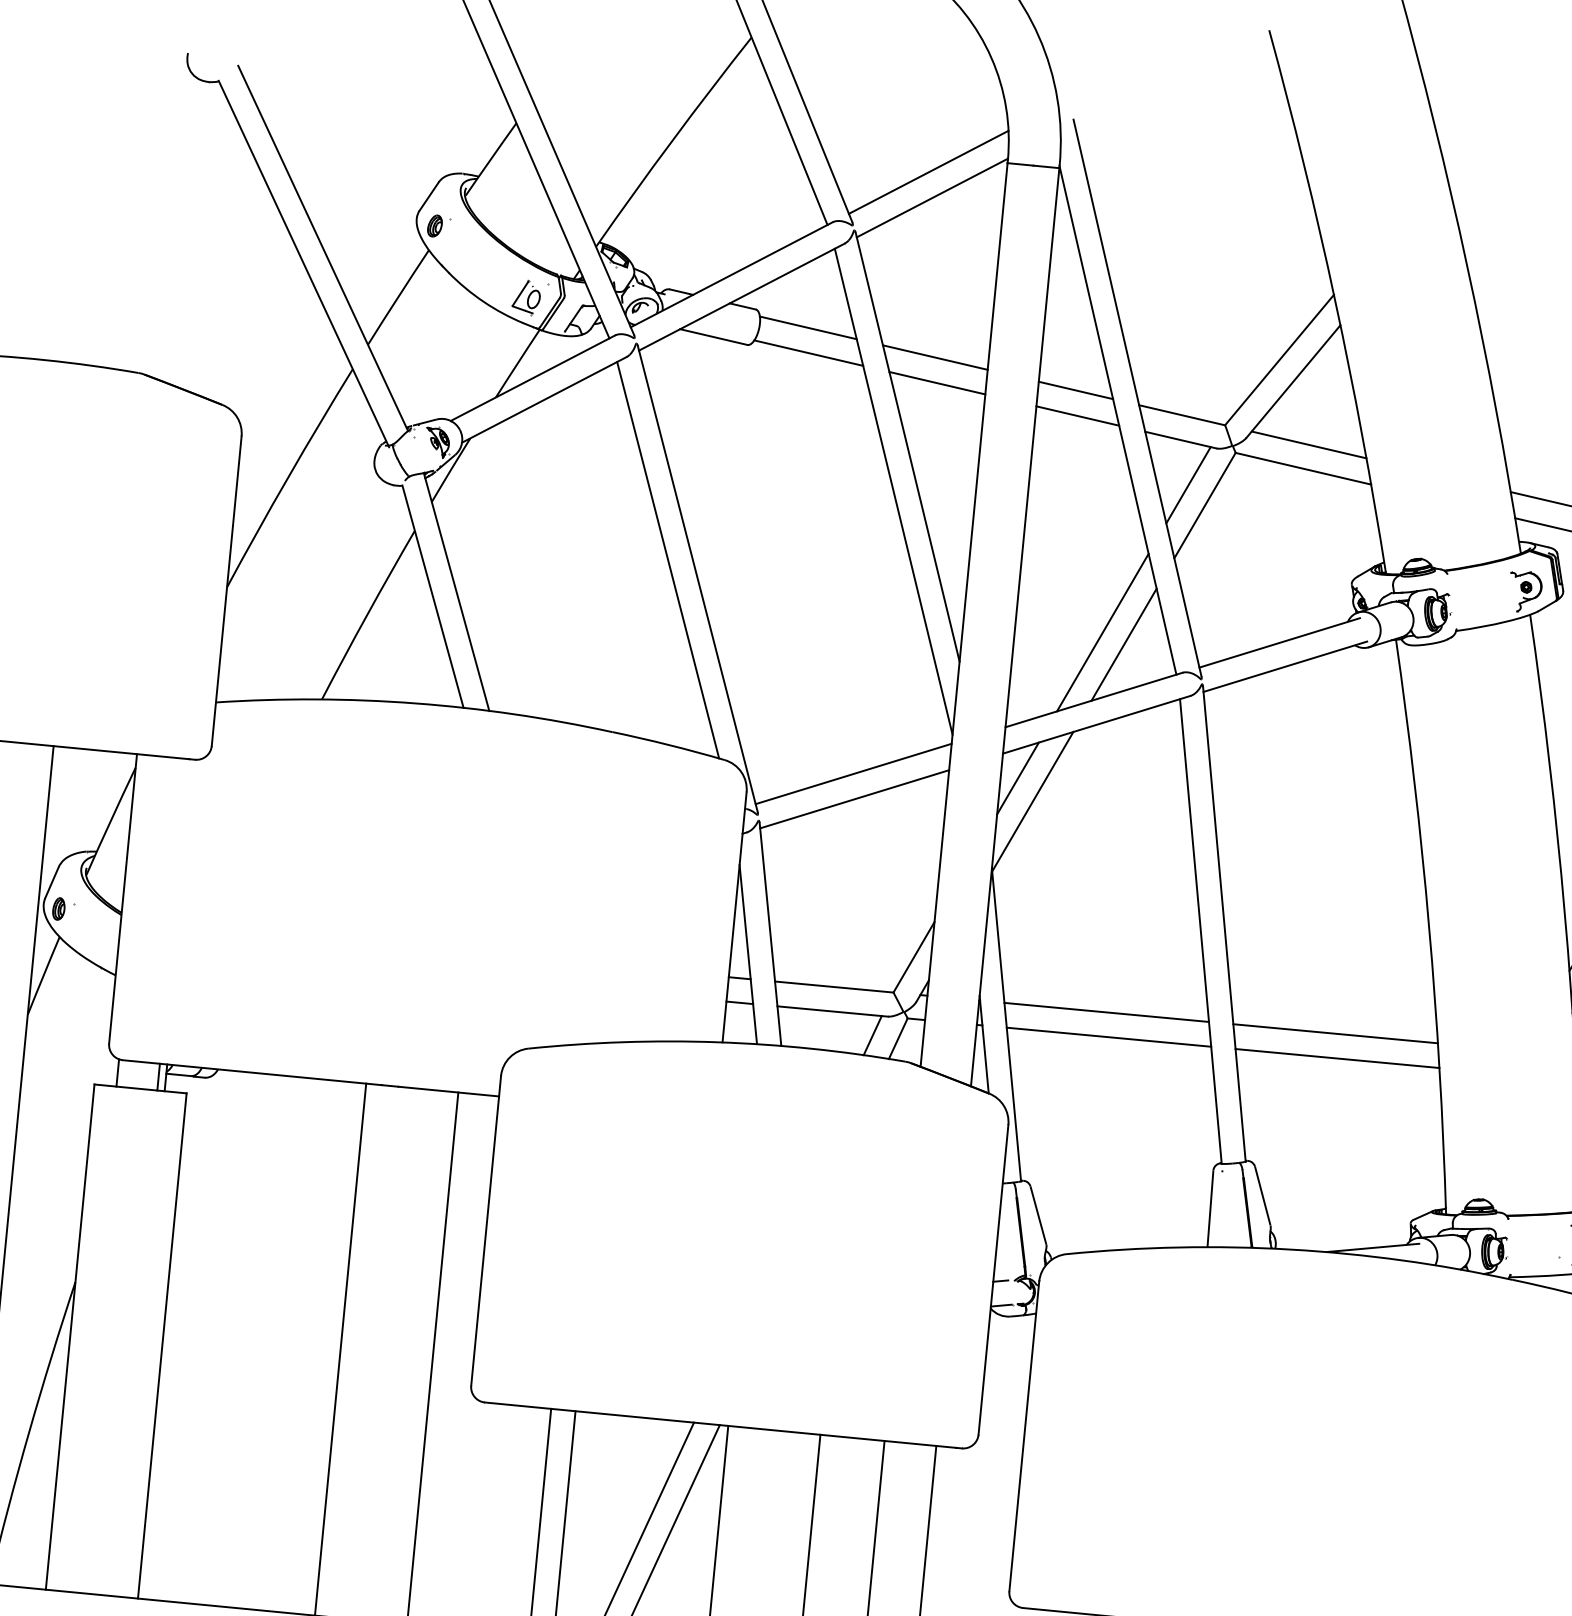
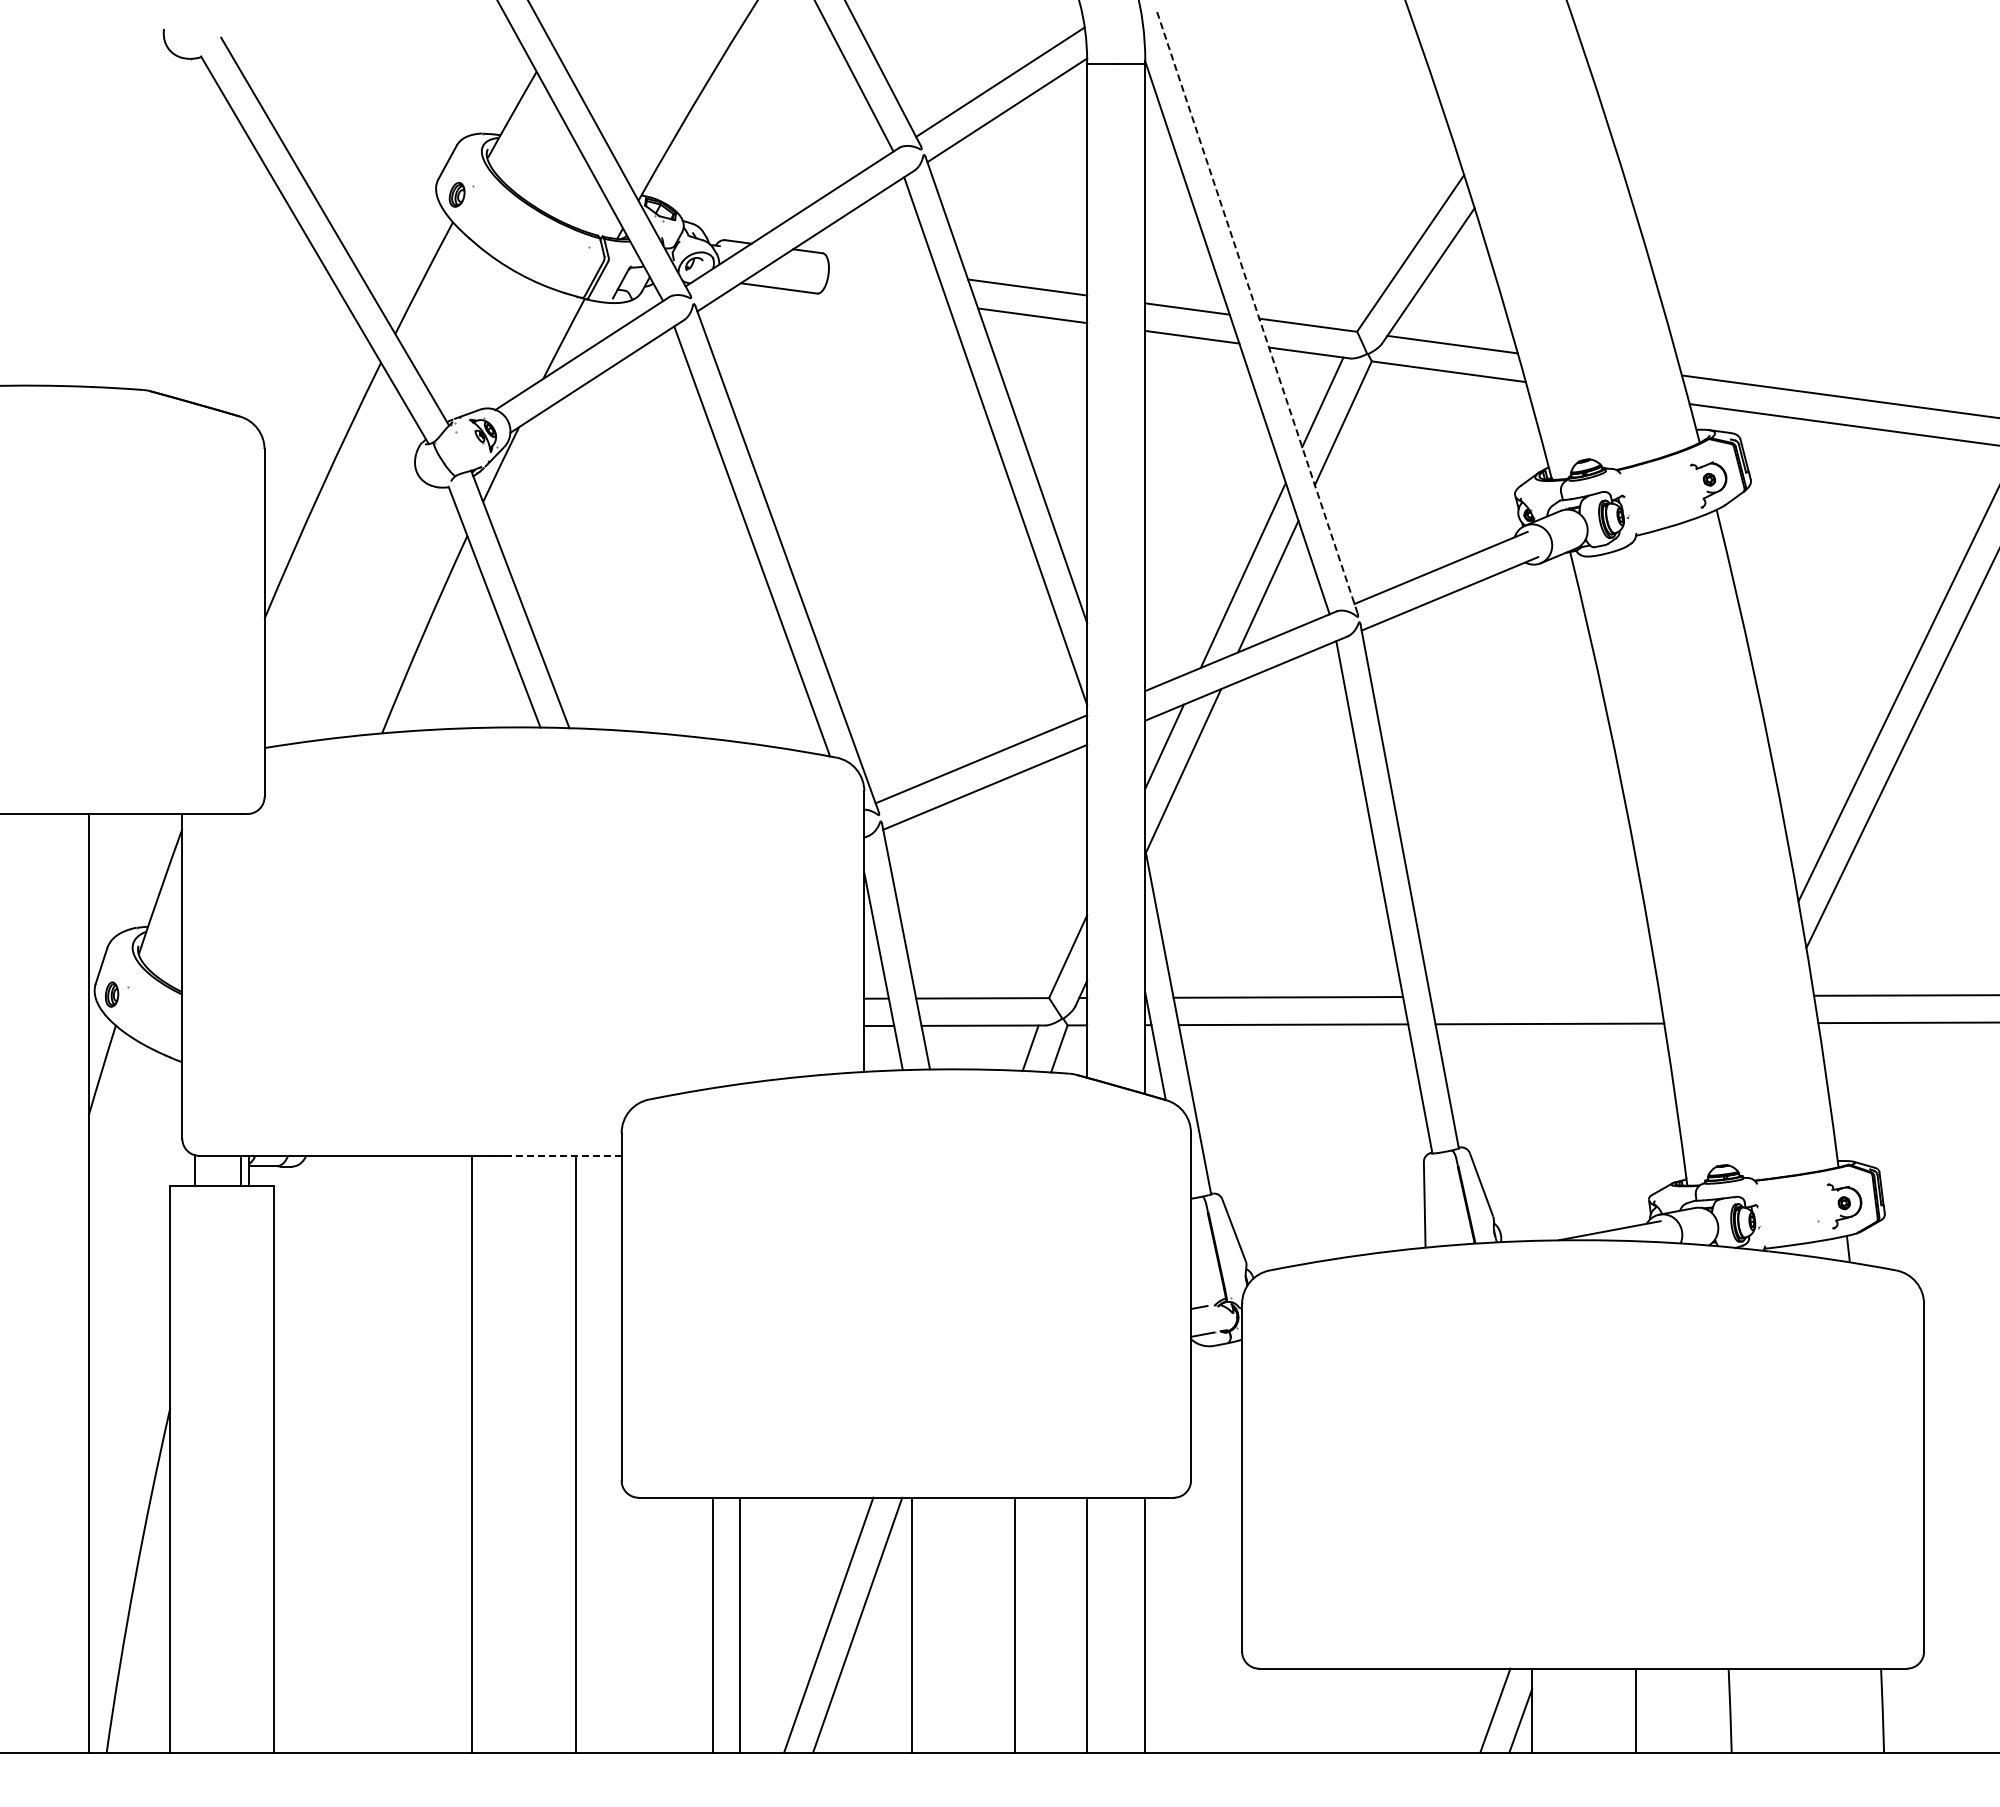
part: (526, 297) -> (566, 264), removed
line: (808, 327) -> (883, 267), removed
line: (808, 352) -> (886, 295), removed
line: (1137, 397) -> (1256, 310), solid -> dashed
line: (1335, 1033) -> (1544, 996), removed
line: (448, 1091) -> (564, 1155), solid -> dashed

